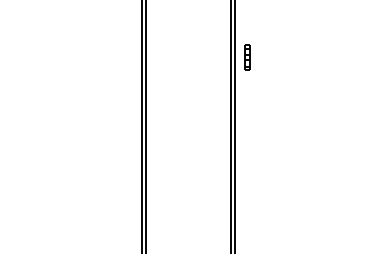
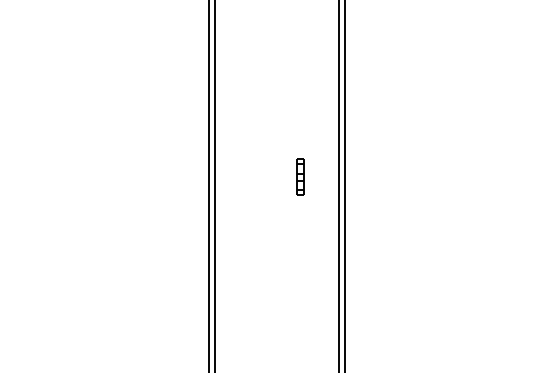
part: (247, 57) -> (300, 176), moved

